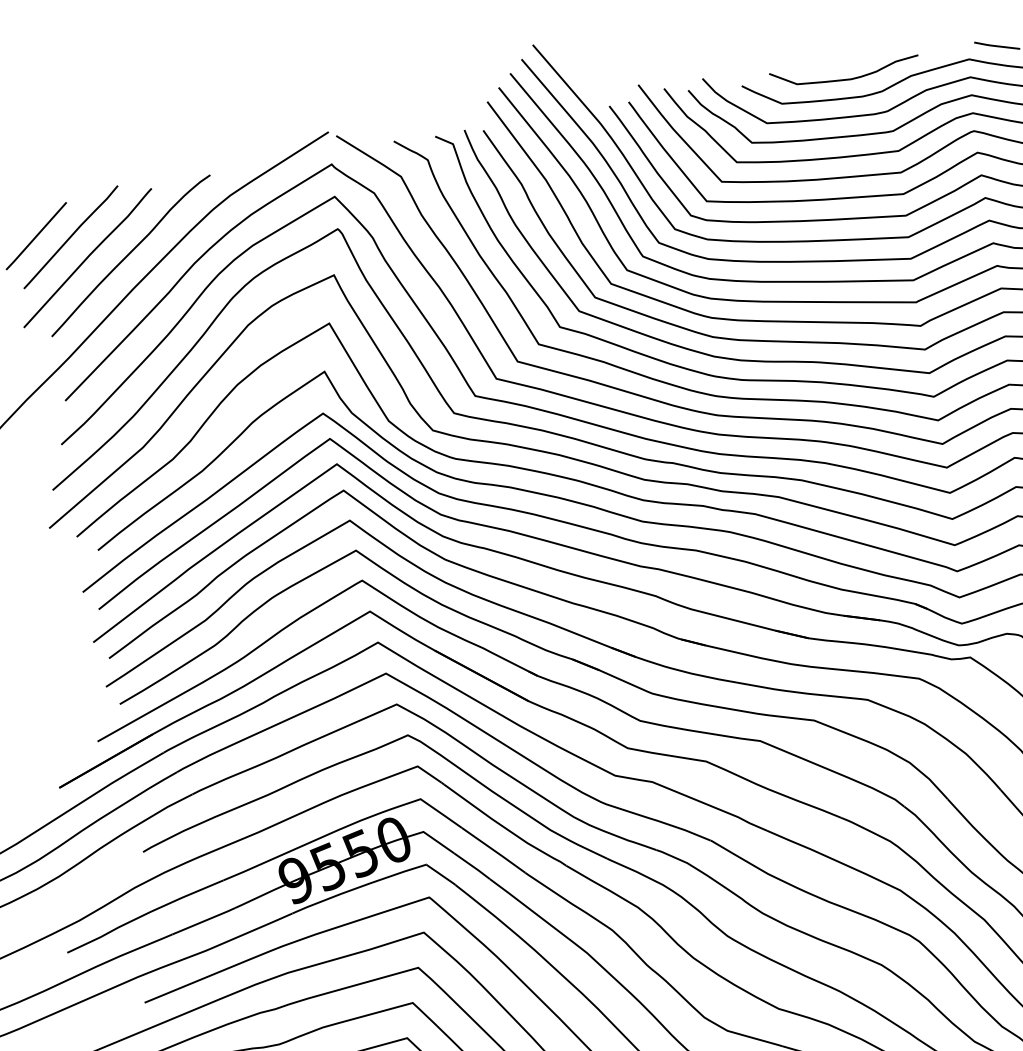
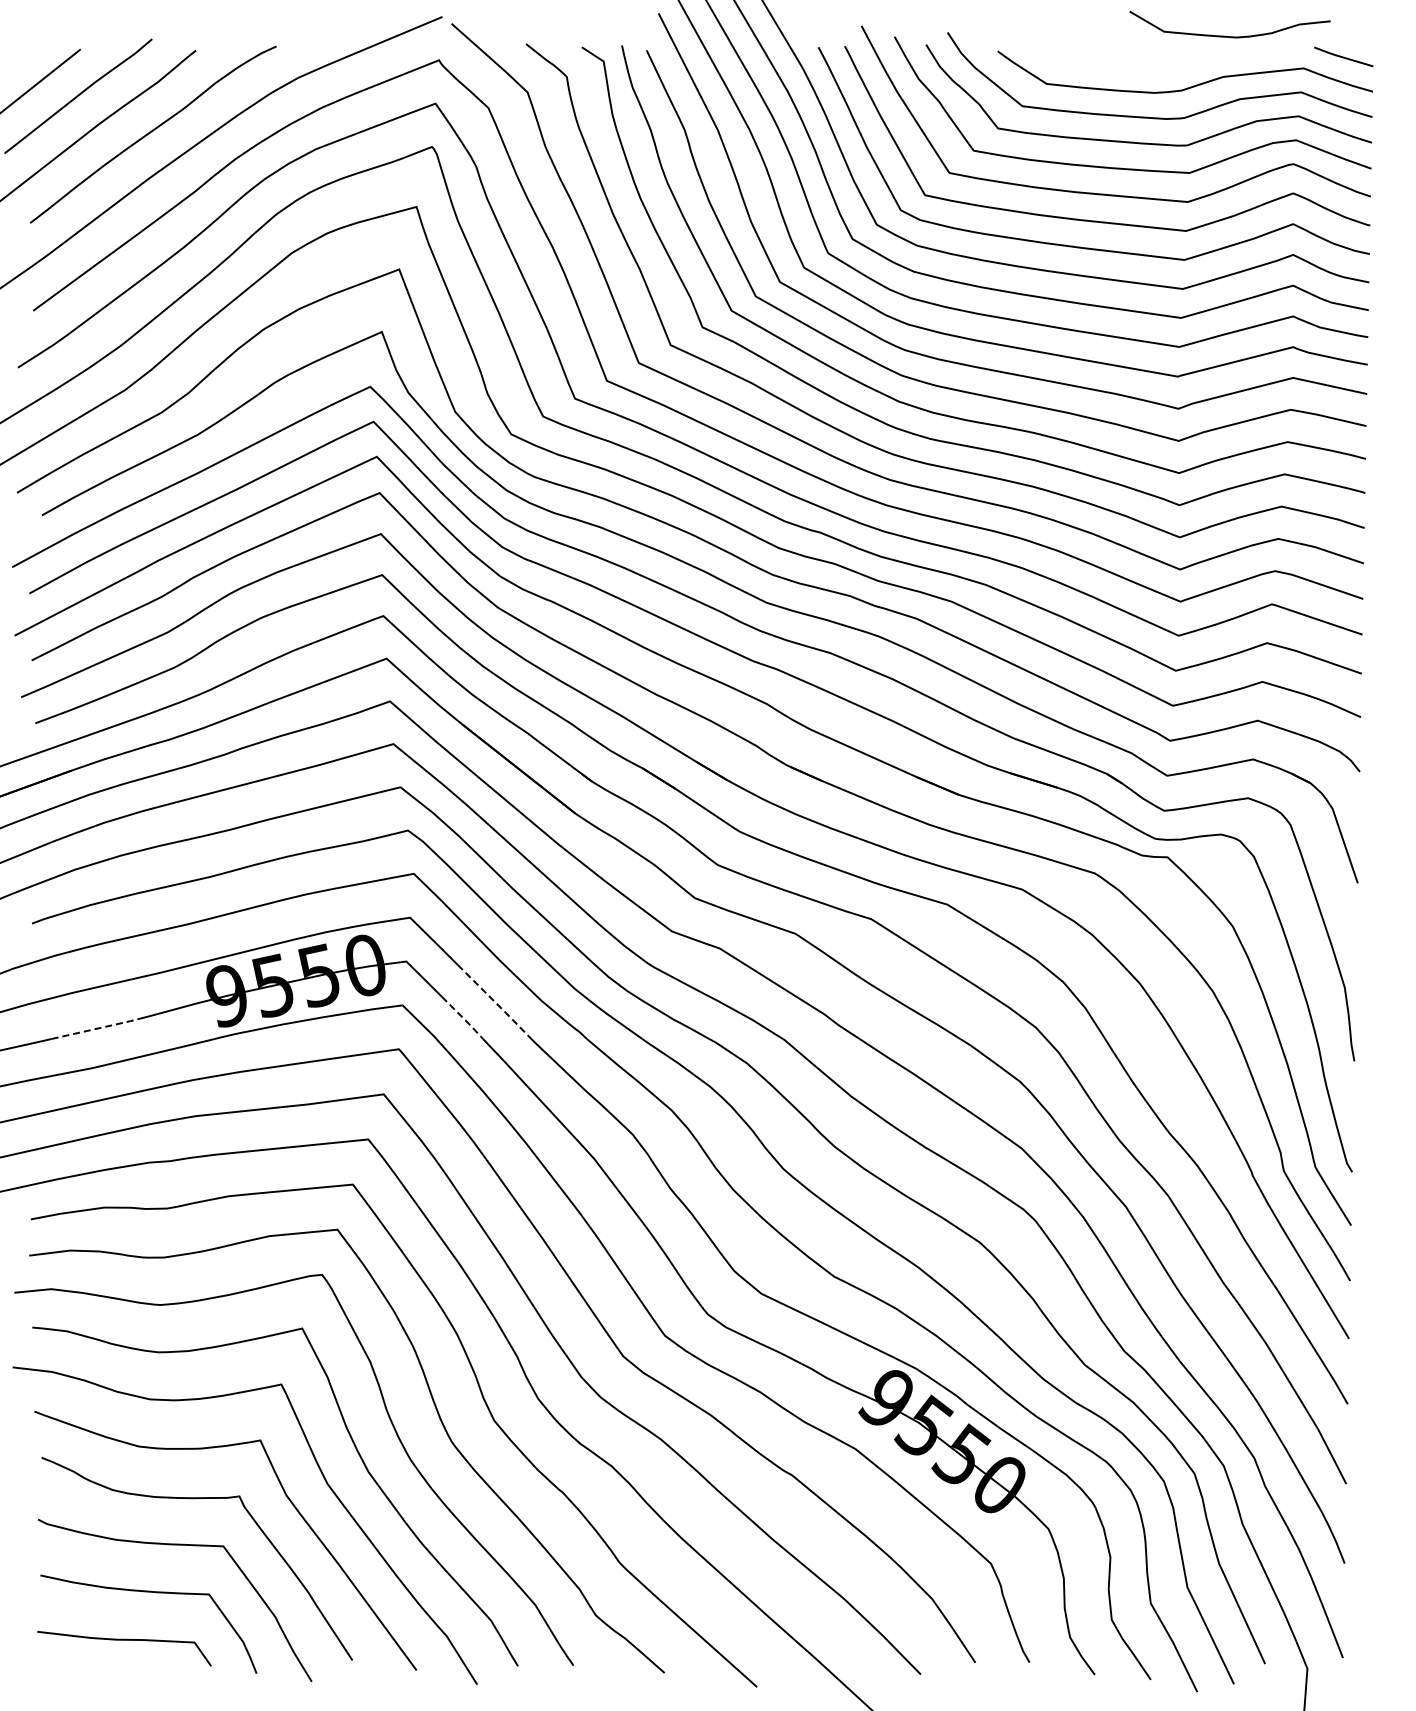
curve: (842, 79) -> (1225, 35), moved
line: (494, 850) -> (495, 1002), solid -> dashed
line: (472, 866) -> (463, 1018), solid -> dashed
line: (204, 920) -> (97, 1028), solid -> dashed

